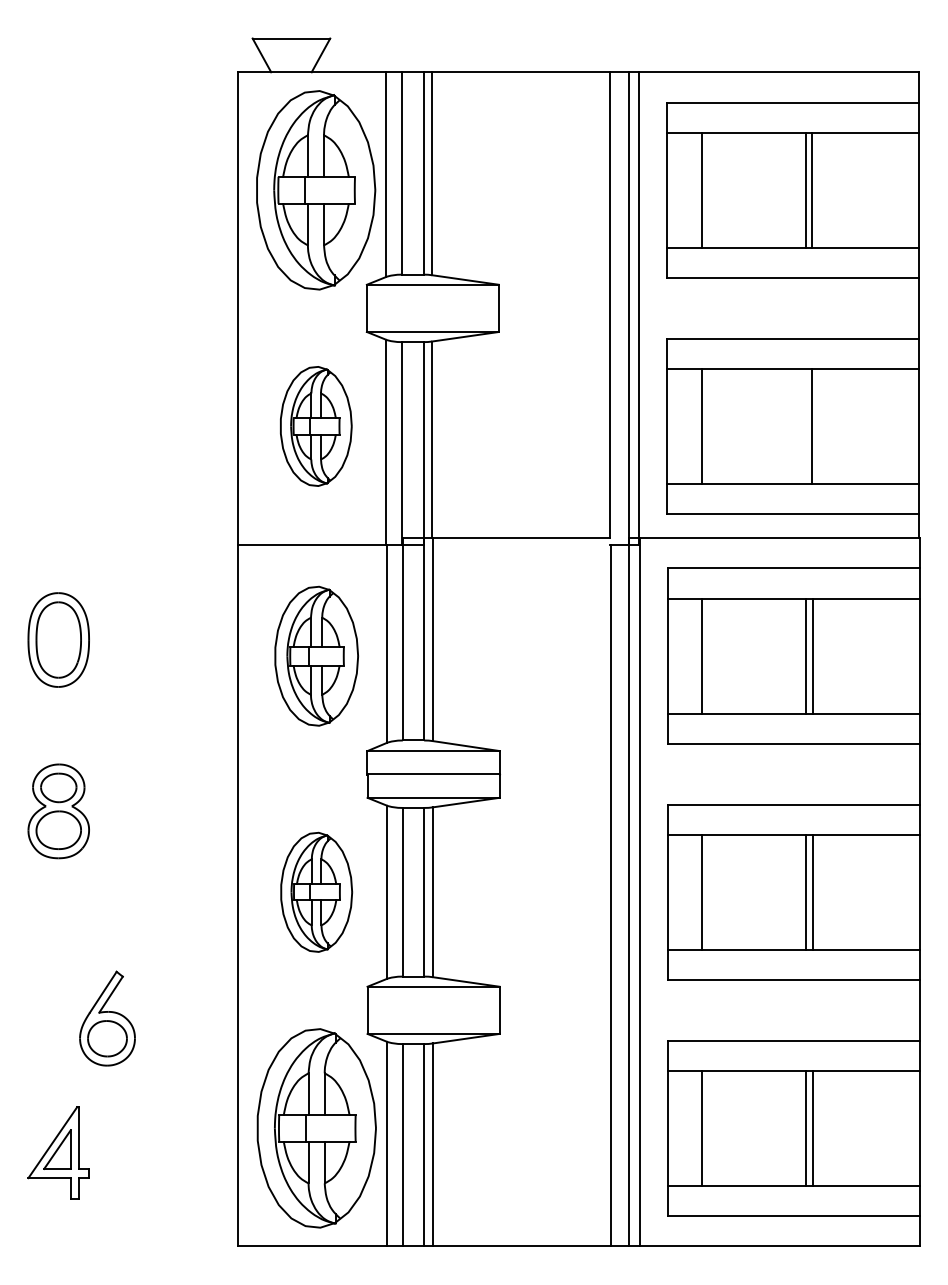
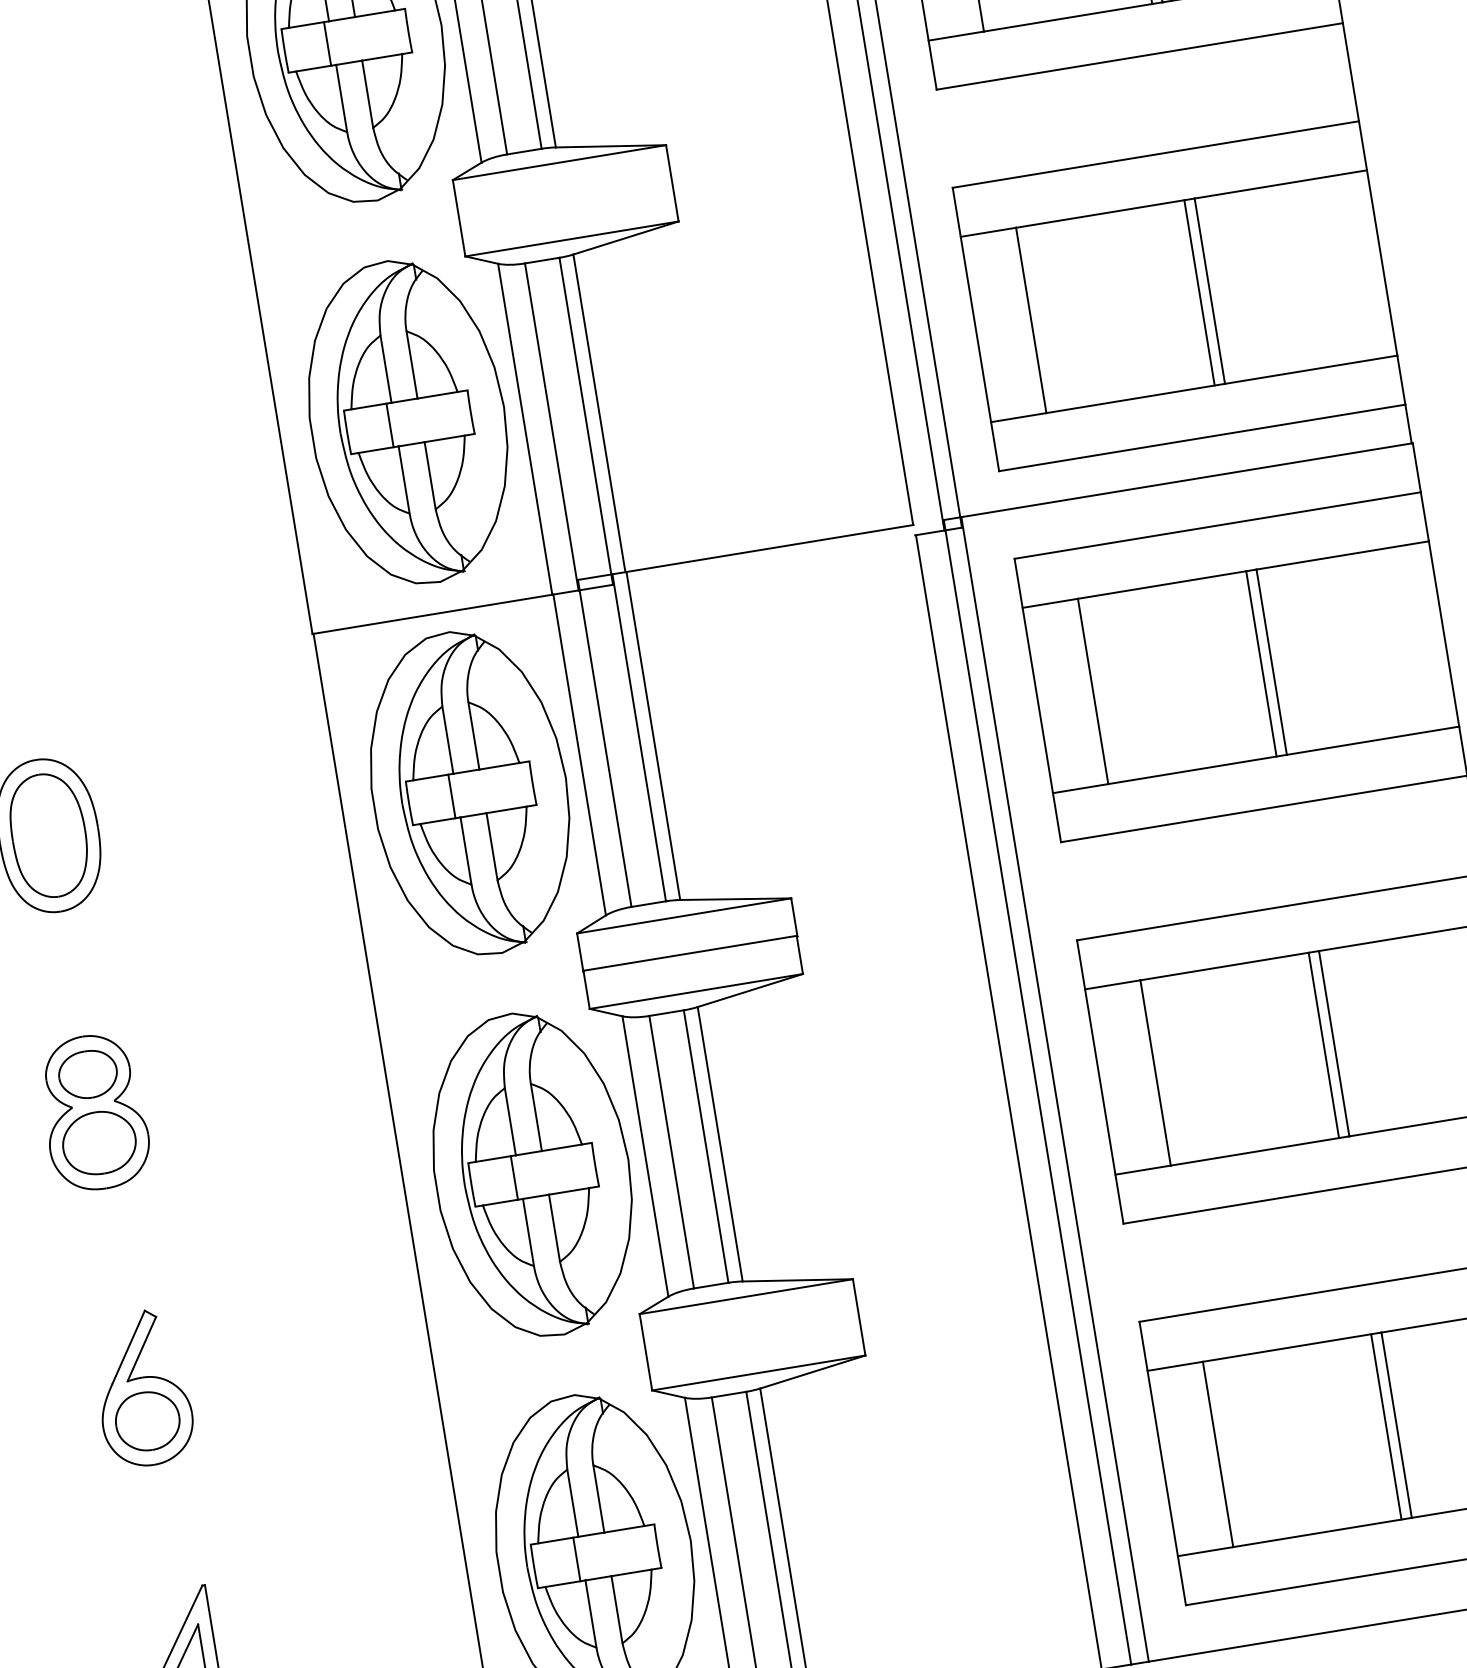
part: (316, 426) -> (408, 422), size x1.67
line: (805, 426) -> (1199, 293), added
part: (316, 656) -> (469, 794), size x1.43
part: (316, 892) -> (532, 1175), size x1.67
part: (107, 1018) -> (142, 1388), moved

